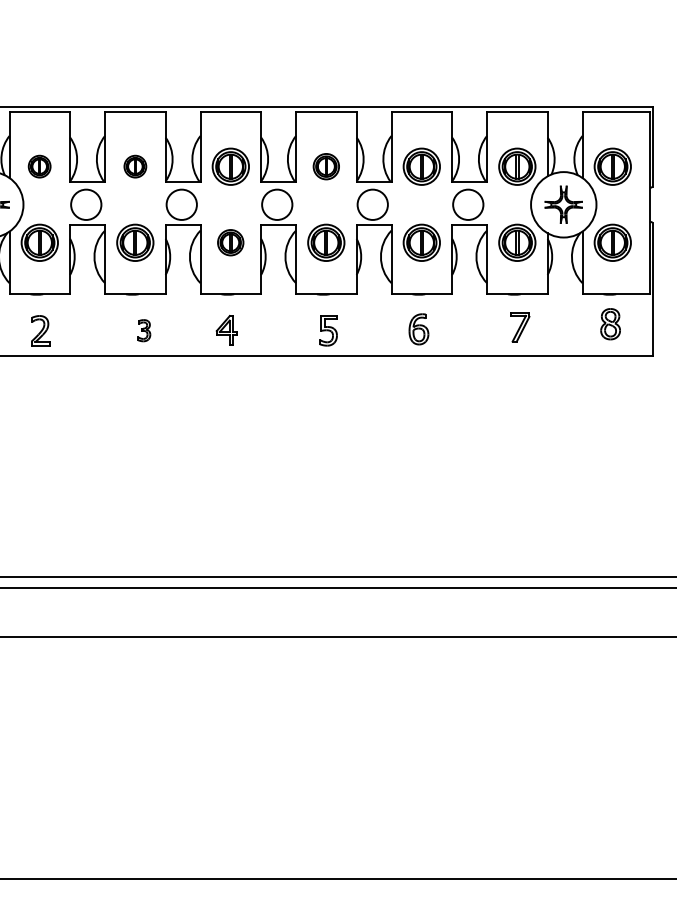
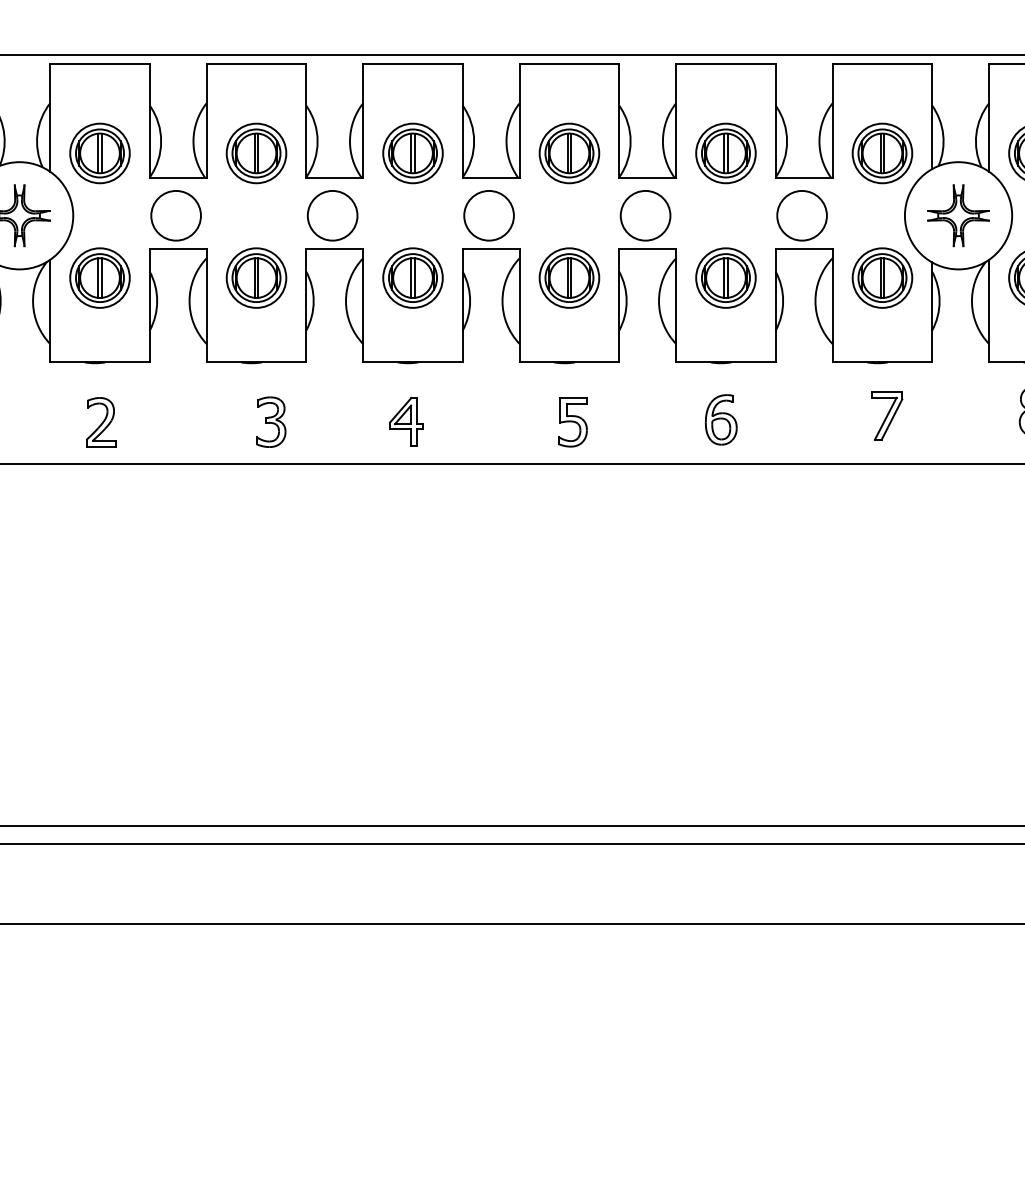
part: (39, 166) -> (99, 153), size x1.67
part: (135, 166) -> (256, 153), size x1.67
part: (326, 166) -> (569, 153), size x1.43
part: (230, 242) -> (412, 277), size x1.43
part: (143, 330) -> (269, 421), size x1.43

